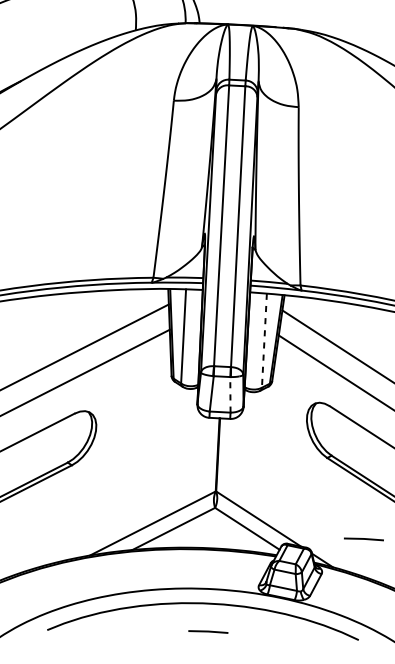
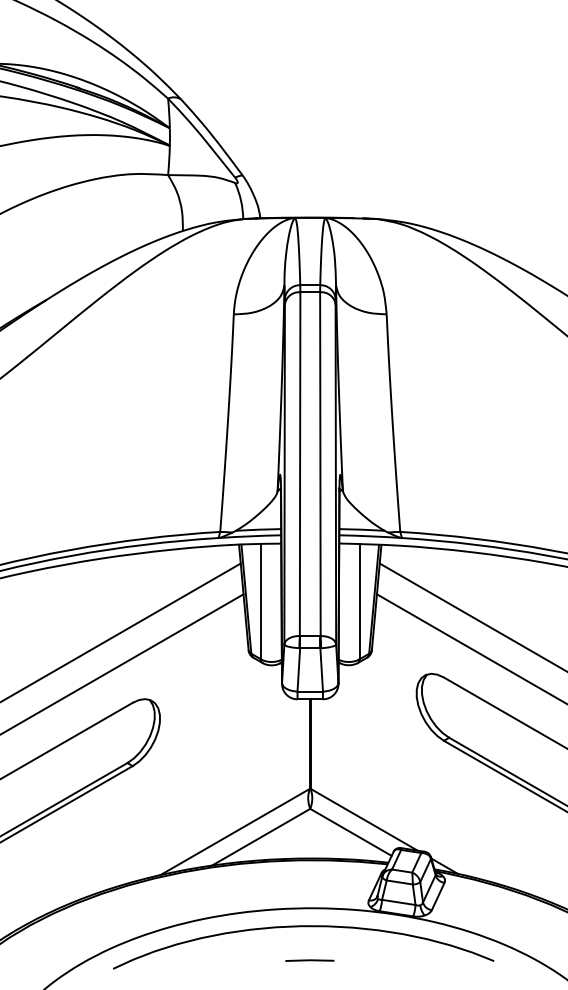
line: (264, 341) -> (359, 602), dashed -> solid
line: (230, 394) -> (321, 669), dashed -> solid
line: (363, 539) -> (493, 837), removed

